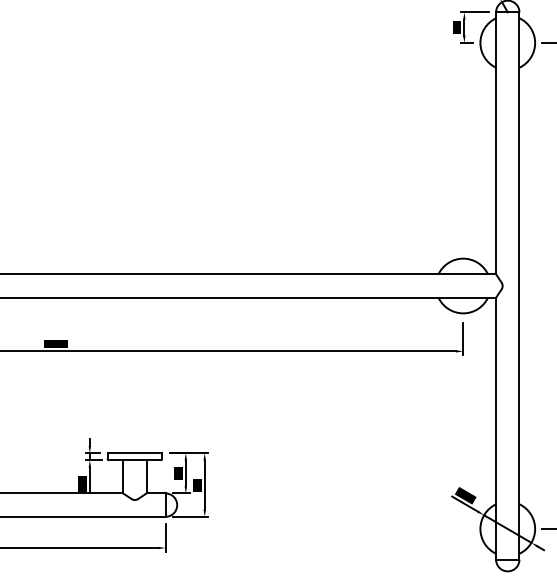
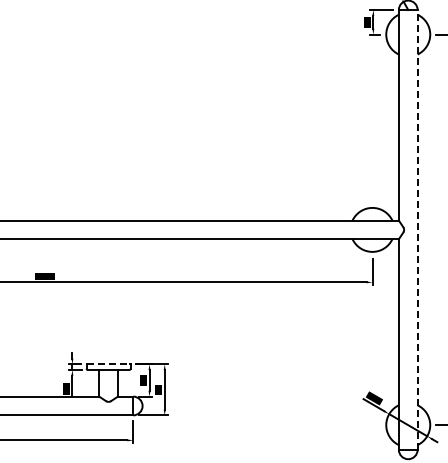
line: (519, 285) -> (417, 229), solid -> dashed
line: (134, 453) -> (108, 364), solid -> dashed

